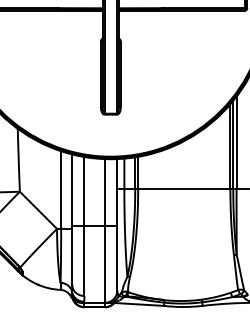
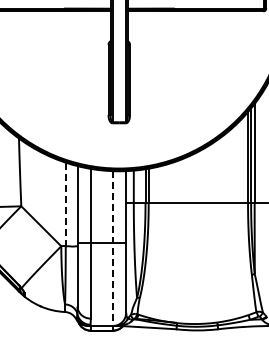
line: (60, 190) -> (65, 204), solid -> dashed
line: (105, 232) -> (113, 250), solid -> dashed

